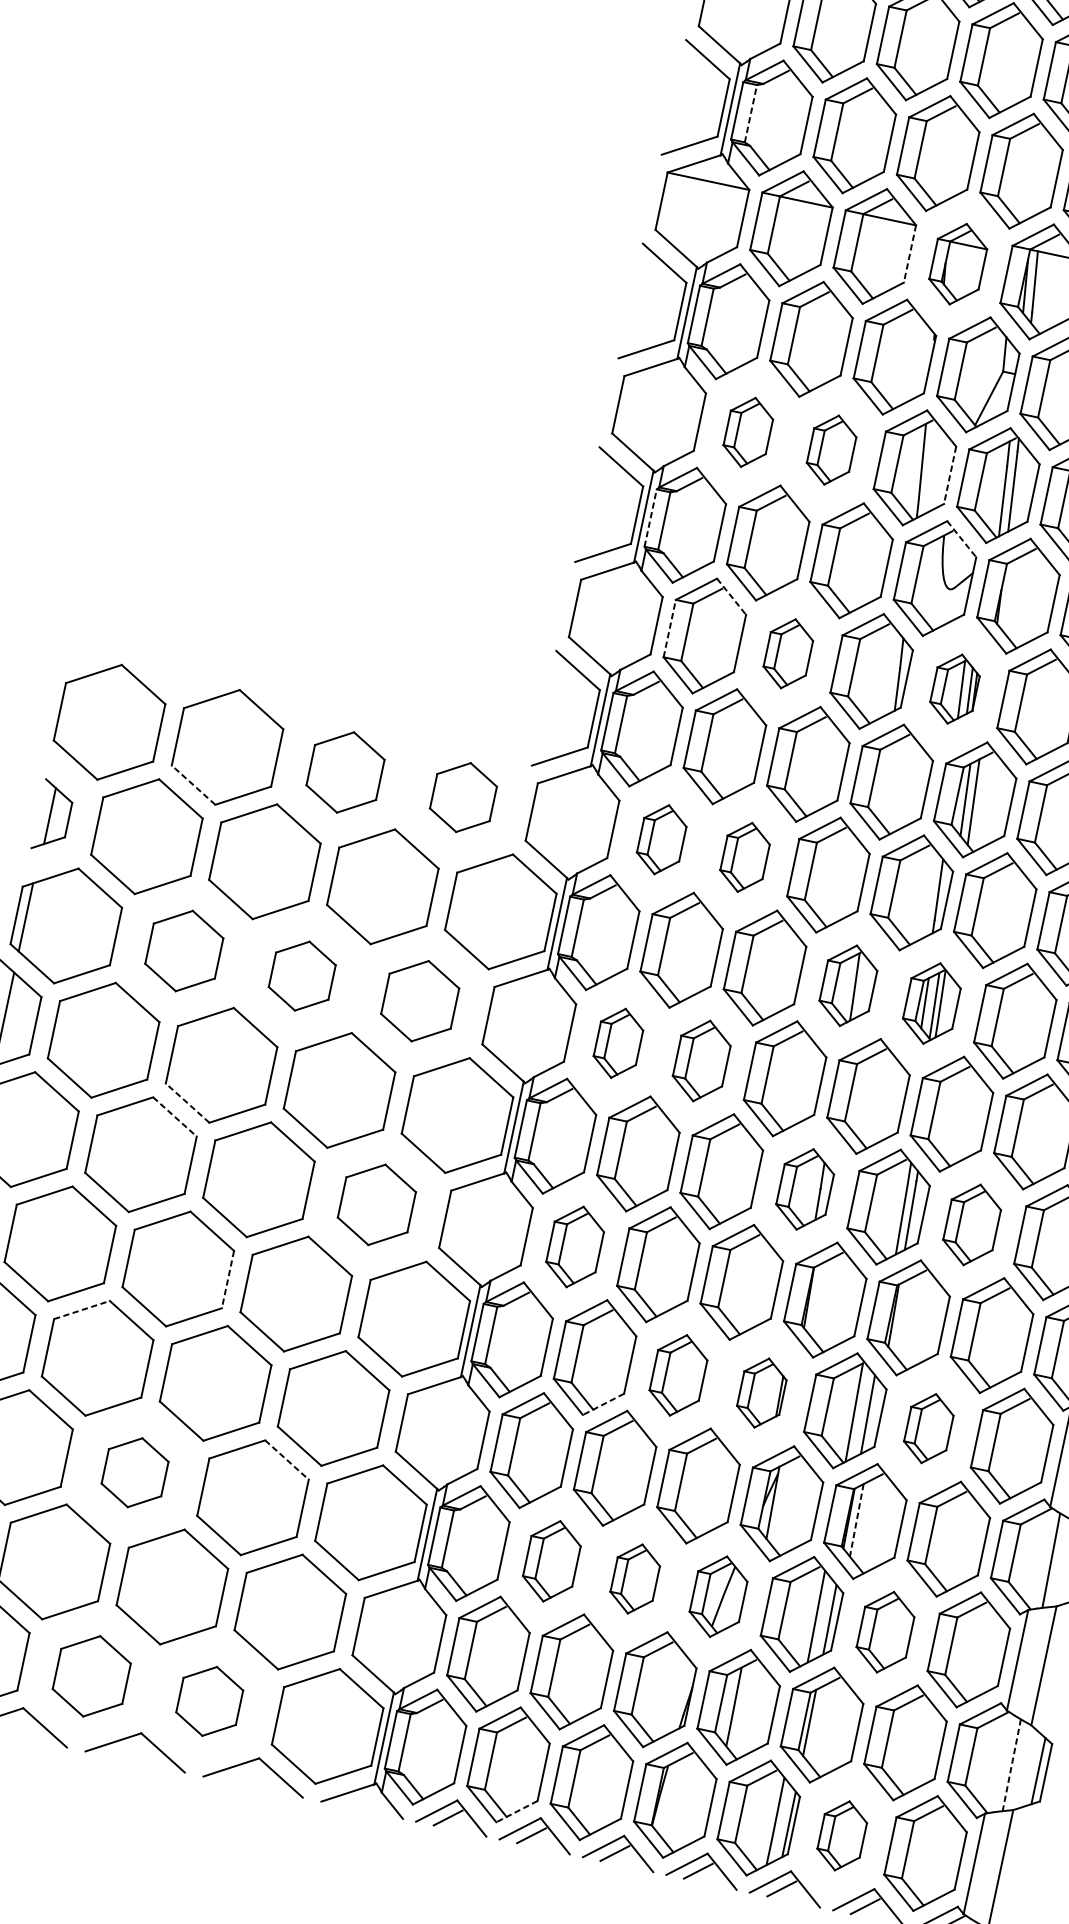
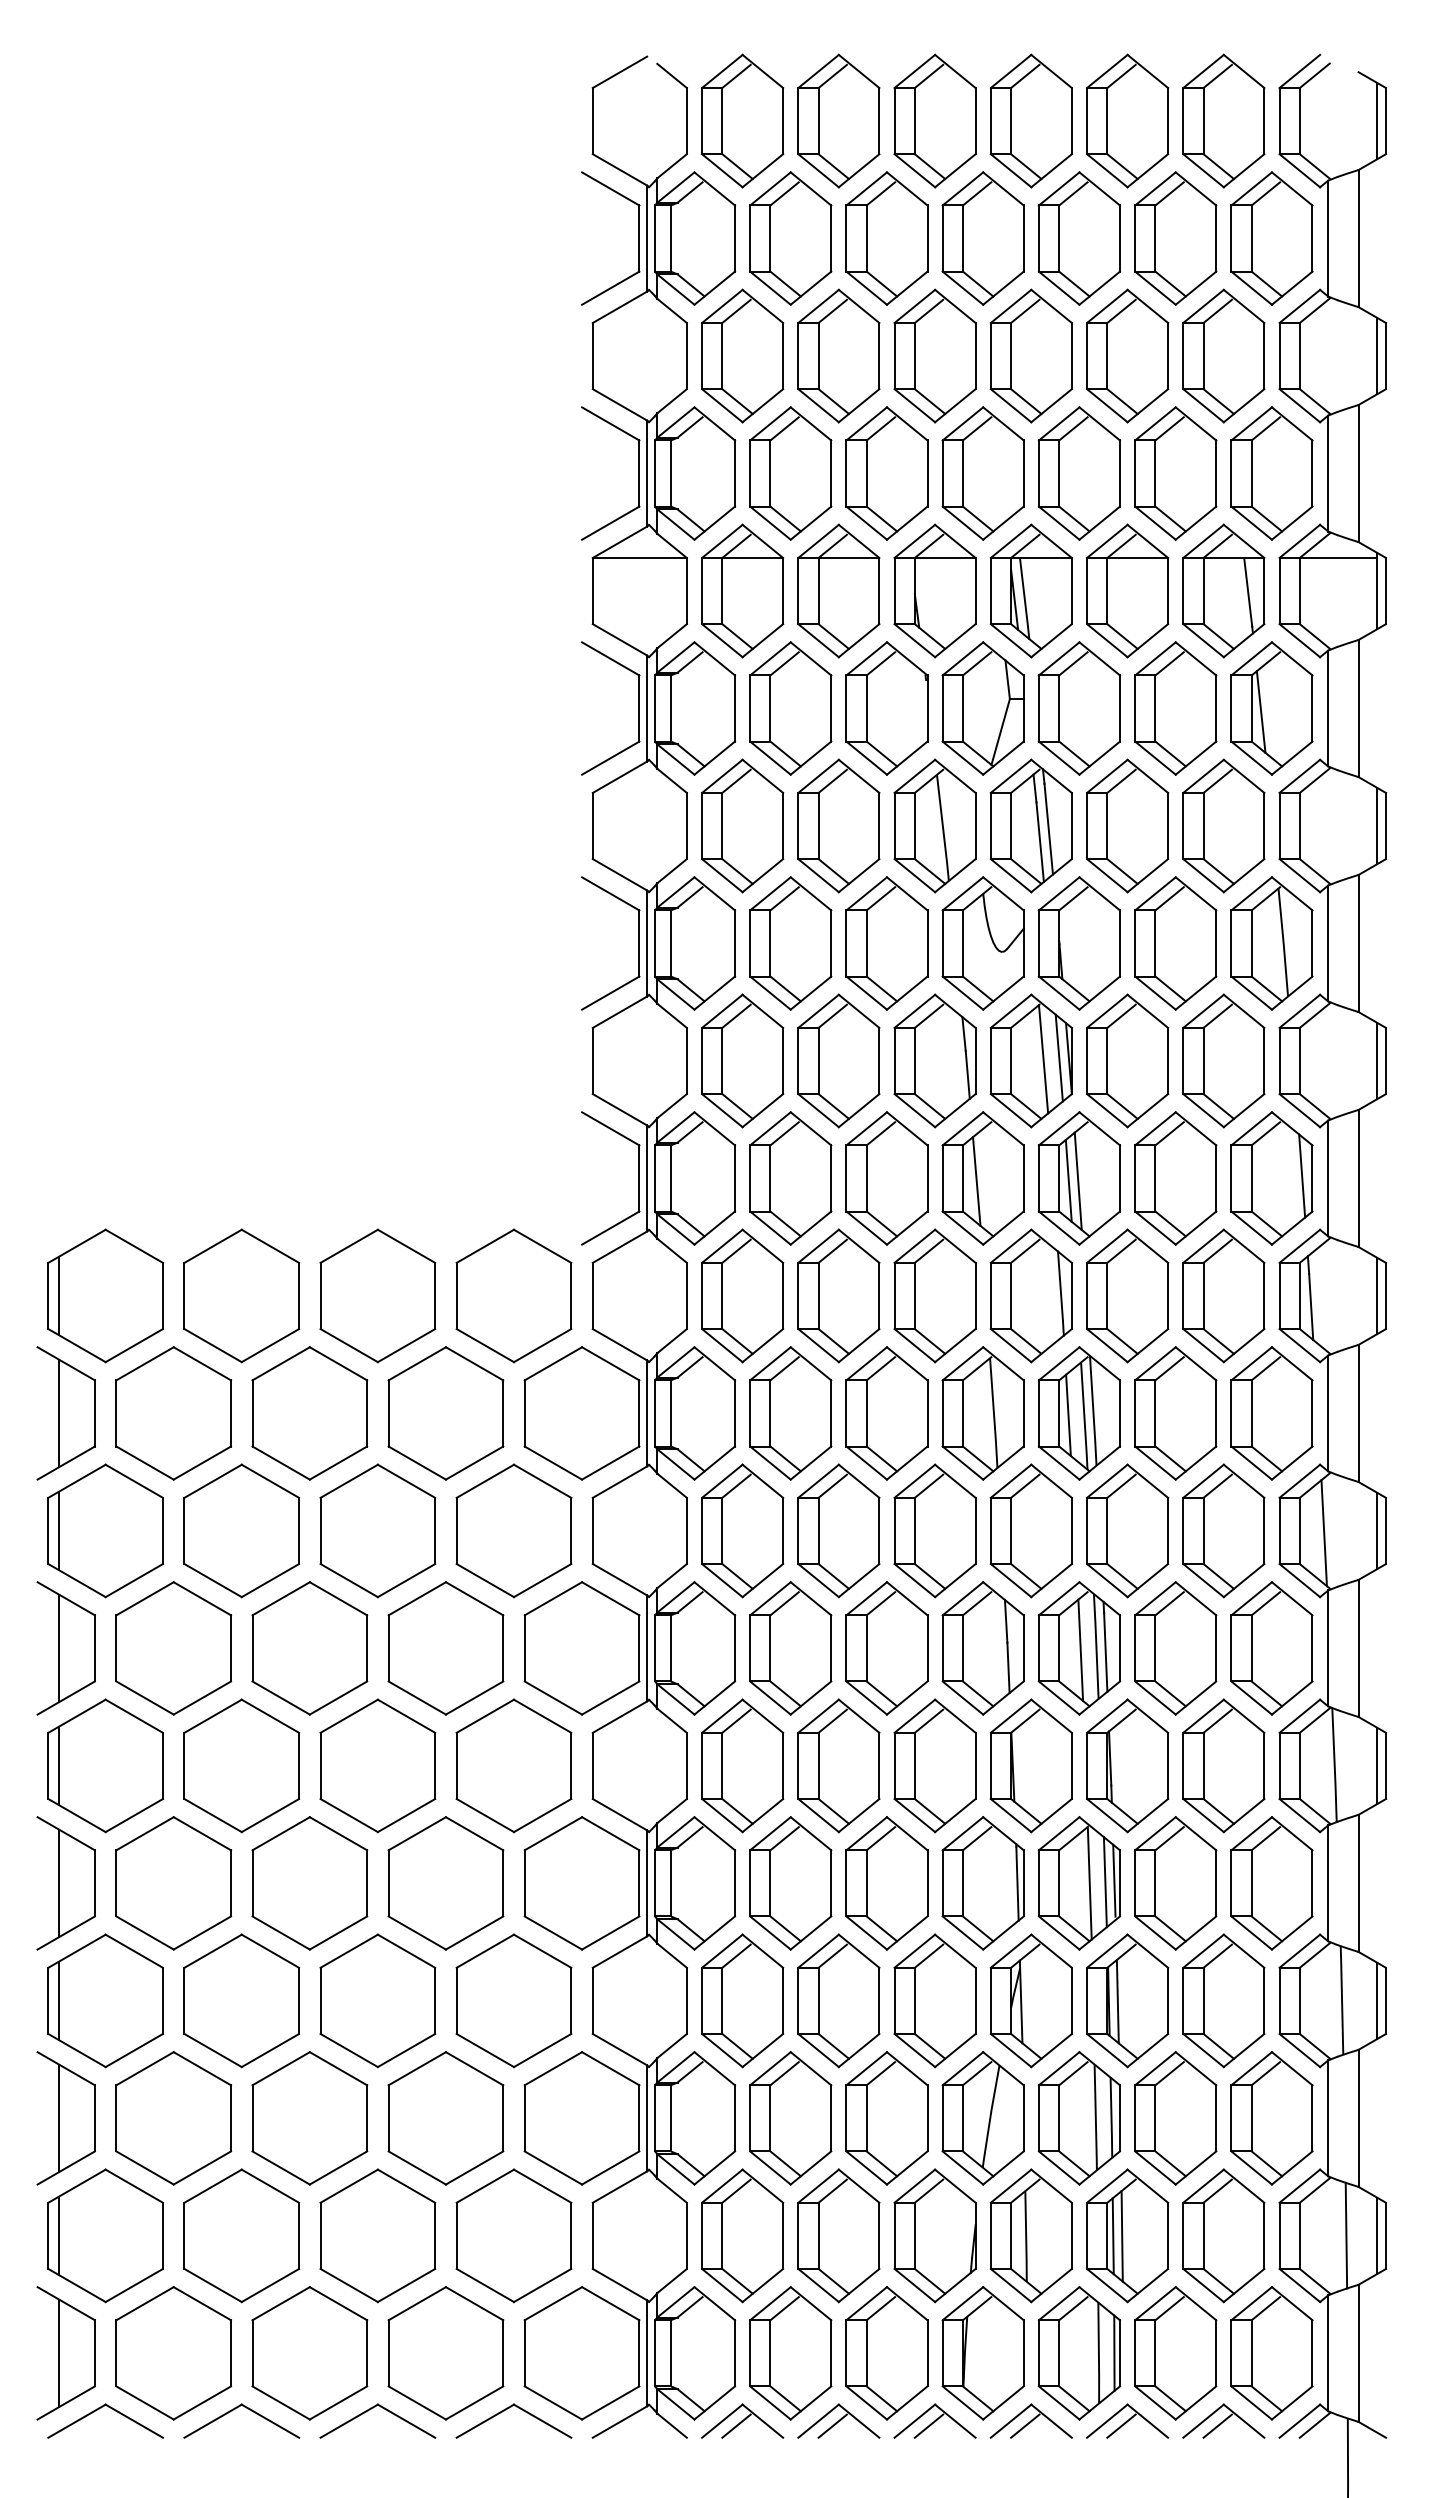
line: (750, 113) -> (670, 473), dashed -> solid
line: (910, 254) -> (879, 591), dashed -> solid
part: (957, 263) -> (934, 590), size x1.43
part: (748, 431) -> (742, 825), size x1.67
part: (831, 449) -> (838, 825), size x1.67
line: (949, 475) -> (975, 826), dashed -> solid
line: (651, 518) -> (655, 943), dashed -> solid
line: (961, 539) -> (1003, 894), dashed -> solid
line: (732, 597) -> (763, 1011), dashed -> solid
line: (670, 628) -> (702, 1060), dashed -> solid
part: (788, 653) -> (838, 1060), size x1.67
part: (954, 688) -> (1030, 1060), size x1.67
line: (69, 713) -> (59, 1295), added
part: (345, 772) -> (377, 1295), size x1.43
line: (885, 783) -> (976, 1181), added
line: (193, 784) -> (212, 1345), dashed -> solid
part: (463, 797) -> (513, 1295), size x1.67
part: (53, 816) -> (65, 1413), size x1.67
part: (661, 839) -> (742, 1295), size x1.67
part: (744, 856) -> (838, 1295), size x1.67
part: (184, 950) -> (241, 1530), size x1.43
part: (301, 975) -> (377, 1530), size x1.67
part: (847, 985) -> (982, 1413), size x1.43
part: (419, 1000) -> (513, 1530), size x1.43
part: (931, 1003) -> (1079, 1413), size x1.43
part: (618, 1042) -> (742, 1530), size x1.67
part: (701, 1060) -> (838, 1530), size x1.43
line: (187, 1102) -> (280, 1697), dashed -> solid
line: (174, 1117) -> (270, 1716), dashed -> solid
part: (804, 1189) -> (982, 1648), size x1.43
part: (376, 1204) -> (513, 1765), size x1.43
line: (889, 1208) -> (1080, 1649), added
part: (971, 1224) -> (1175, 1648), size x1.43
part: (575, 1246) -> (742, 1765), size x1.43
line: (228, 1279) -> (367, 1883), dashed -> solid
line: (82, 1310) -> (213, 1951), dashed -> solid
part: (678, 1375) -> (886, 1883), size x1.43
part: (761, 1393) -> (982, 1883), size x1.67
line: (602, 1404) -> (810, 1933), dashed -> solid
line: (876, 1414) -> (1114, 1880), added
part: (928, 1428) -> (1175, 1883), size x1.67
line: (287, 1459) -> (475, 2068), dashed -> solid
part: (134, 1472) -> (309, 2118), size x1.67
line: (856, 1520) -> (1117, 2001), dashed -> solid
part: (551, 1561) -> (790, 2118), size x1.43
part: (634, 1579) -> (886, 2118), size x1.67
part: (717, 1596) -> (982, 2118), size x1.43
part: (885, 1632) -> (1175, 2118), size x1.43
part: (91, 1676) -> (309, 2353), size x1.43
part: (209, 1701) -> (445, 2353), size x1.67
line: (816, 1724) -> (1121, 2236), added
line: (1011, 1765) -> (1346, 2235), dashed -> solid
line: (516, 1812) -> (810, 2403), dashed -> solid
part: (841, 1835) -> (1175, 2353), size x1.67

